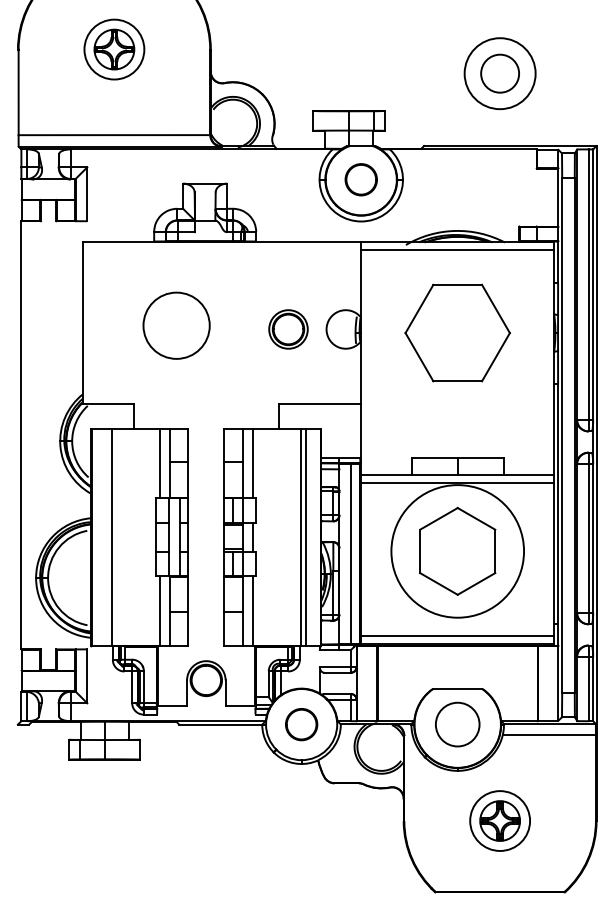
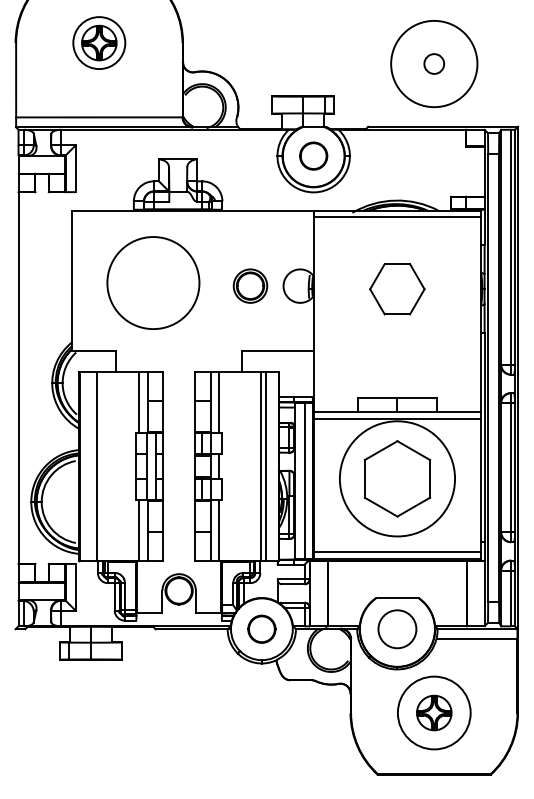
circle: (499, 73) -> (433, 63), size x1.4
circle: (500, 73) -> (434, 63), size x0.6
circle: (176, 325) -> (153, 282), size x1.6
part: (457, 332) -> (397, 288), size x0.6
circle: (500, 820) -> (434, 712), size x1.4

